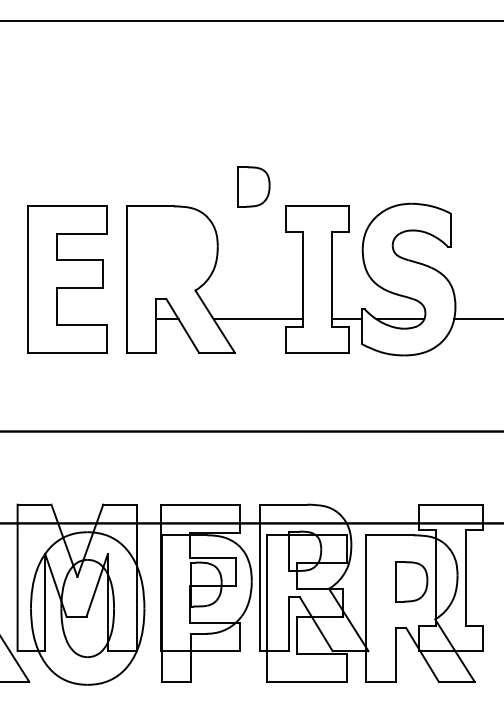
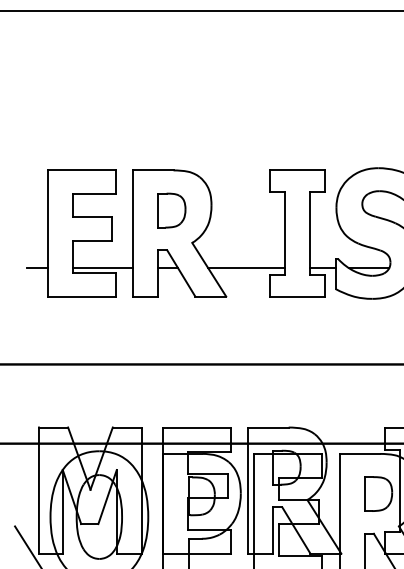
part: (253, 186) -> (171, 210), moved
line: (15, 319) -> (37, 267), added
line: (91, 319) -> (102, 267), added

